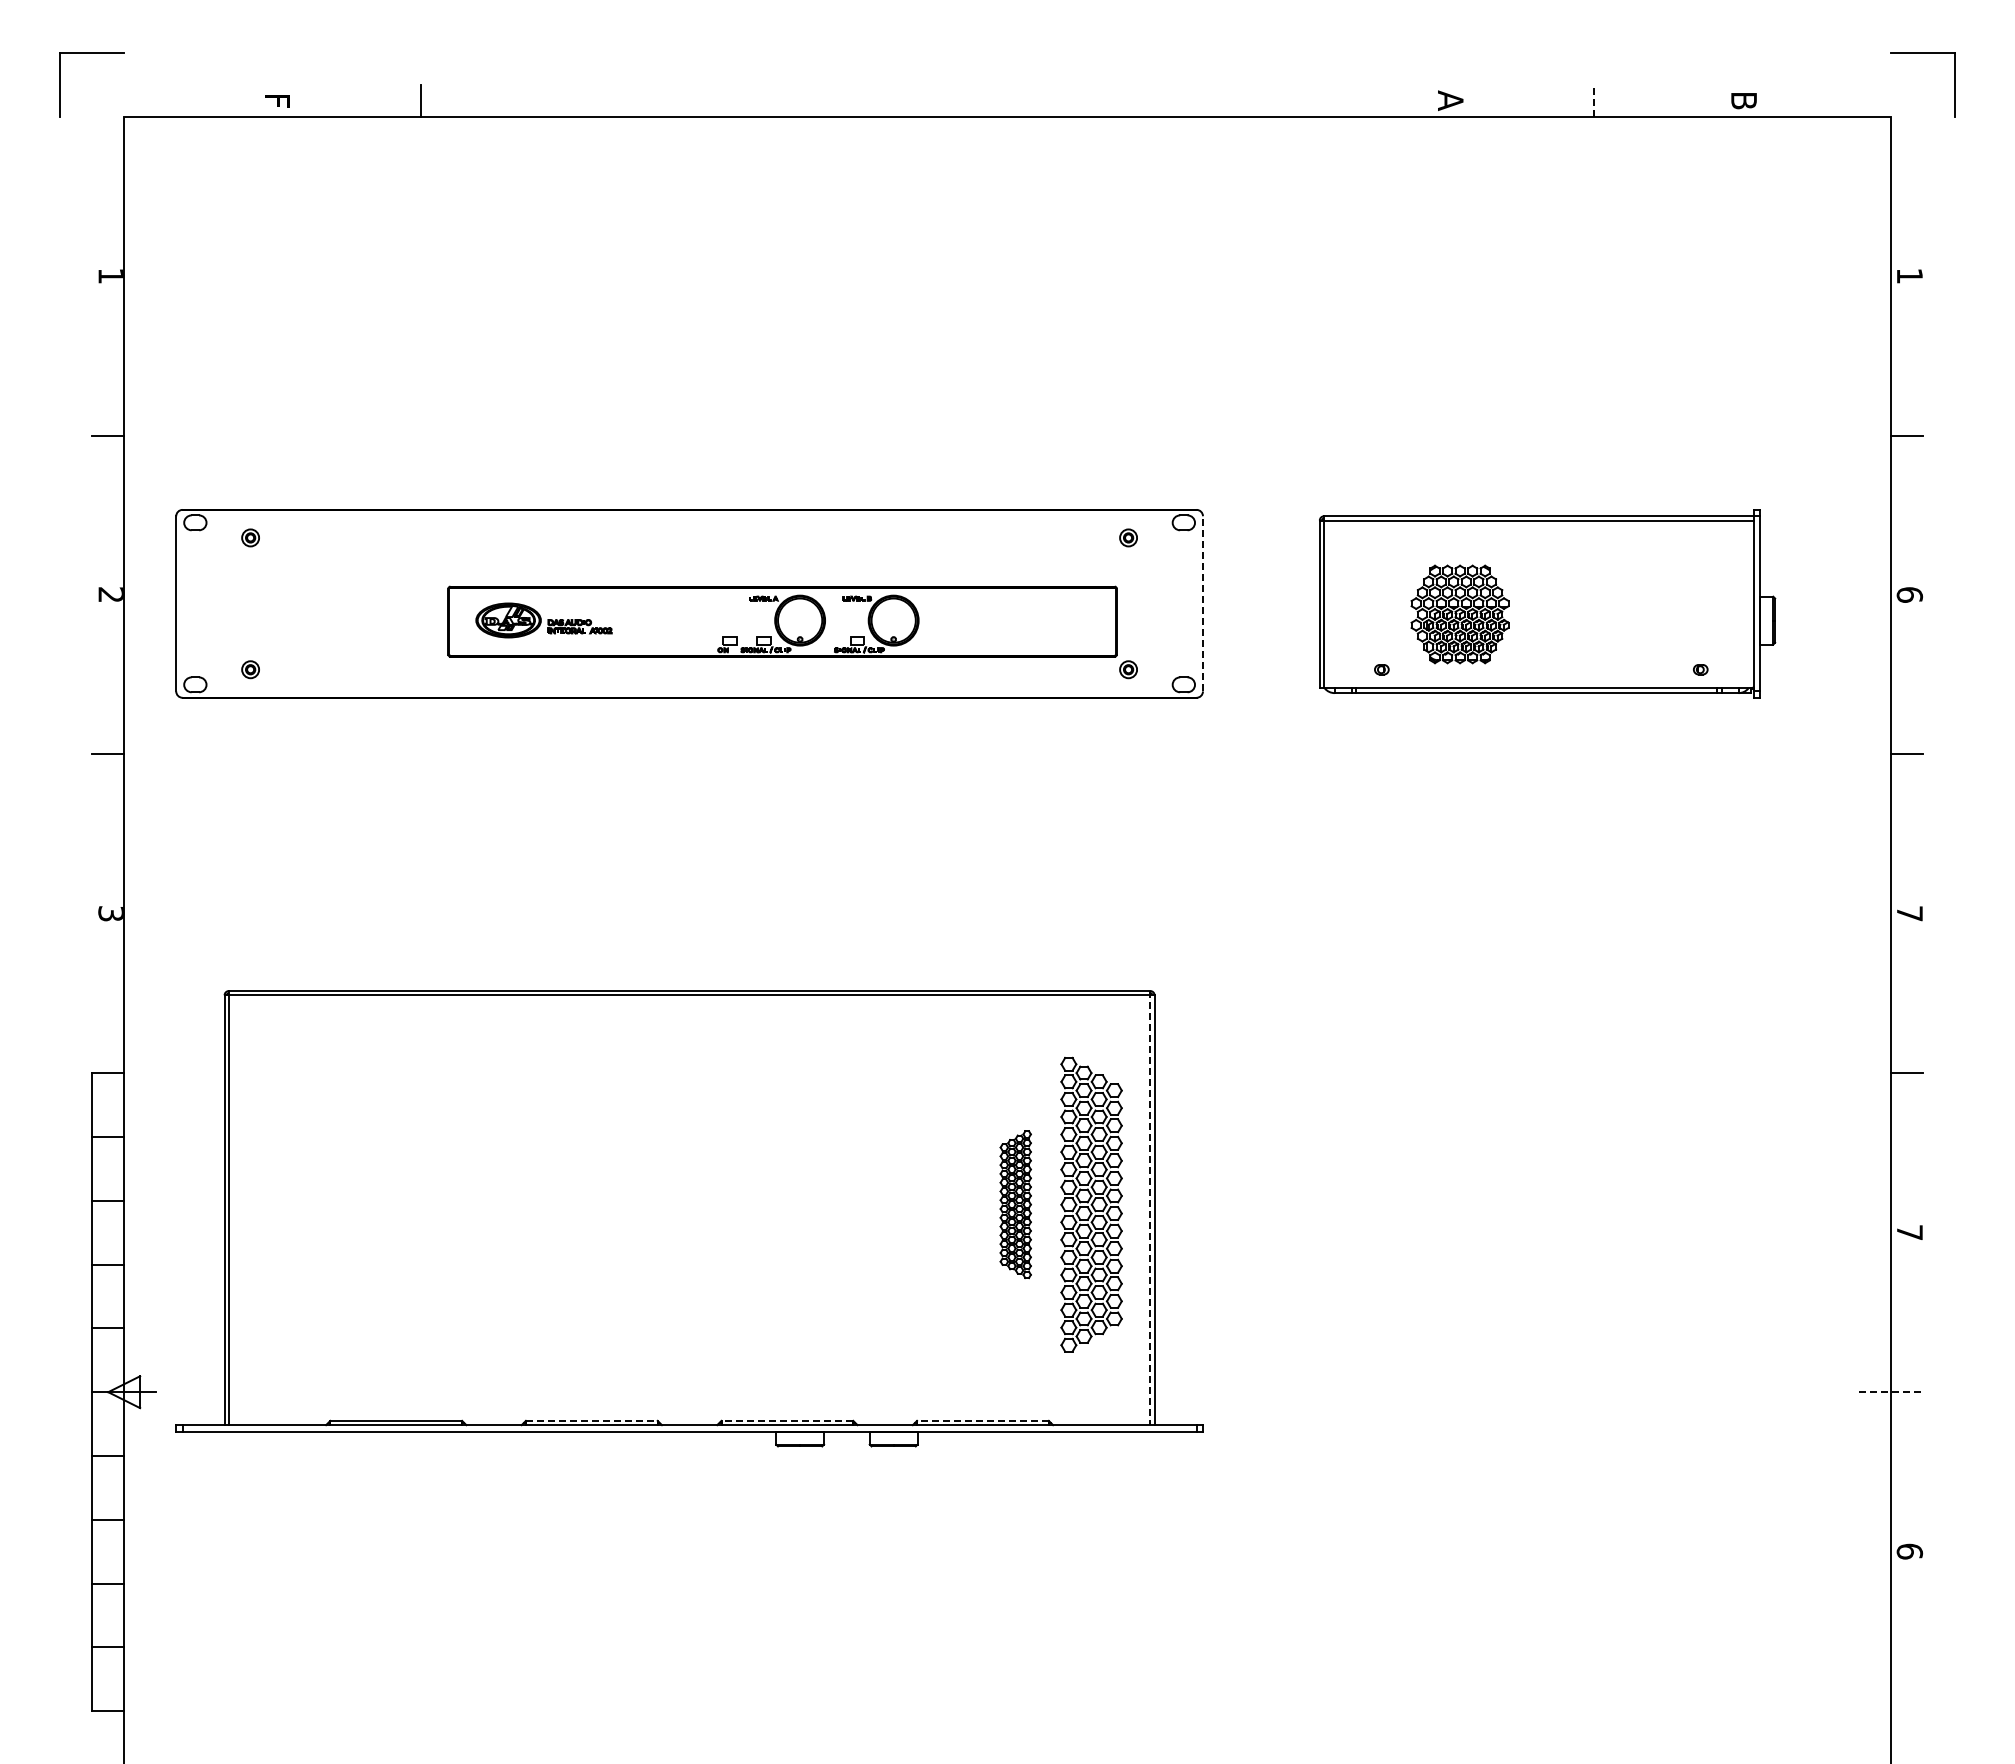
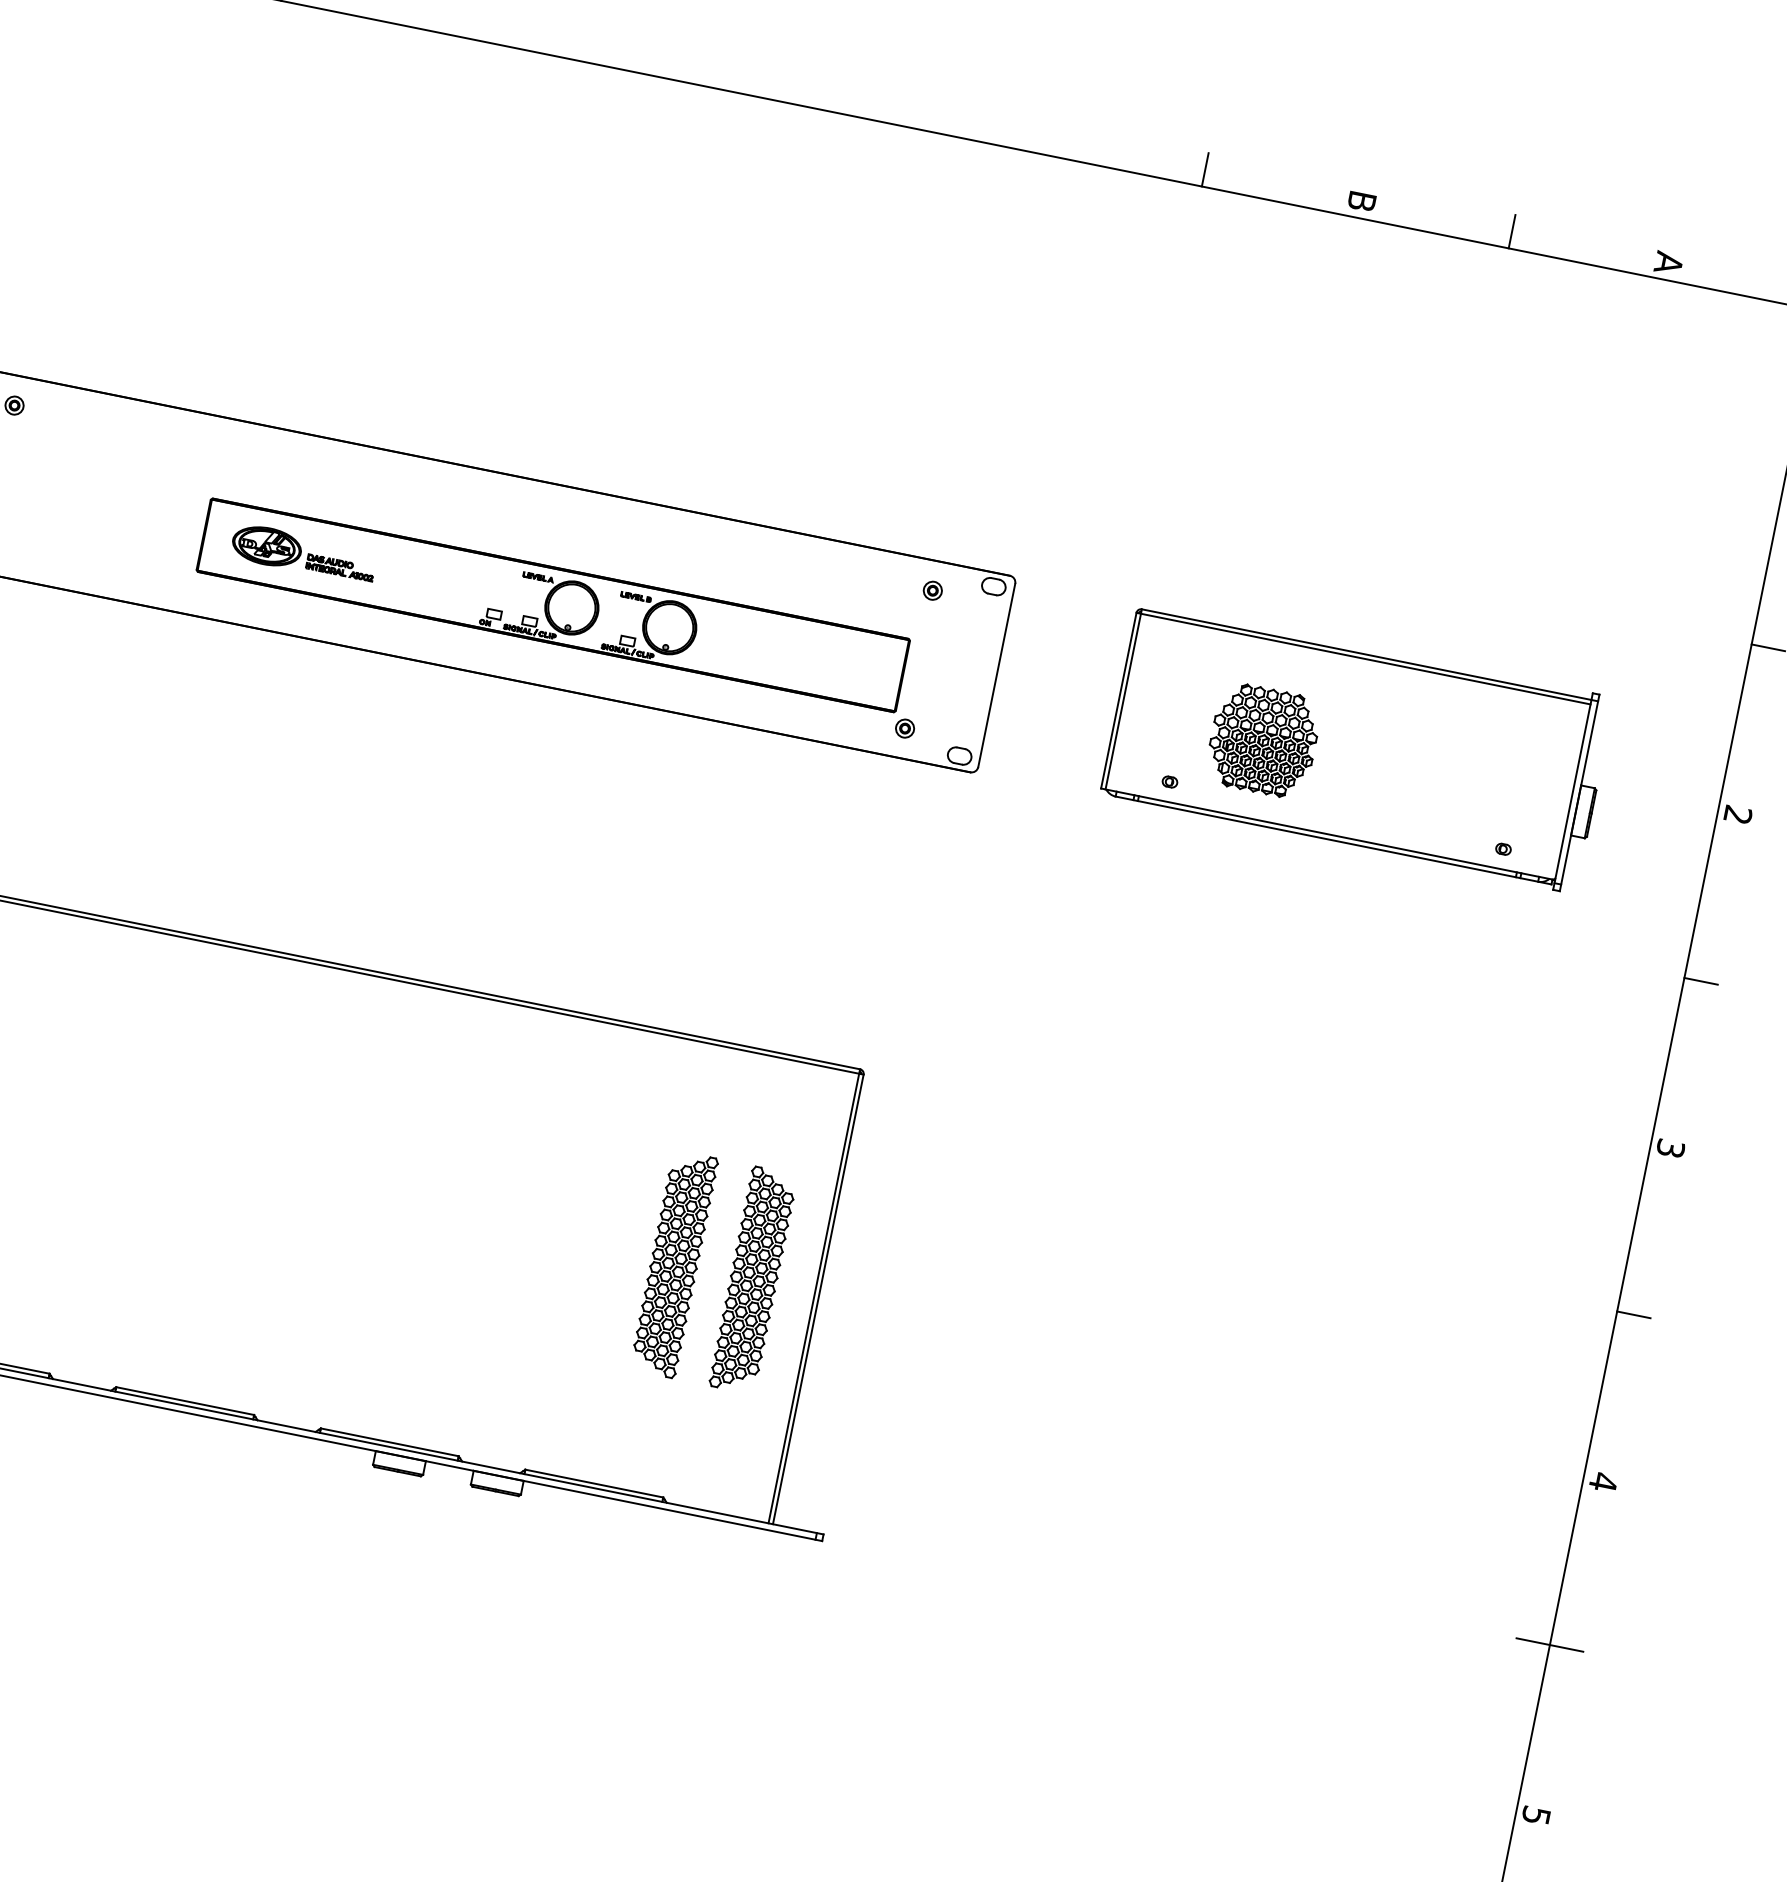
line: (1300, 100) -> (1204, 169), added
text: (1450, 100) -> (1361, 201), A -> B
line: (1594, 100) -> (1512, 231), dashed -> solid
text: (1743, 100) -> (1668, 262), B -> A
text: (1909, 594) -> (1737, 814), 6 -> 2
line: (1202, 603) -> (996, 674), dashed -> solid
text: (1909, 913) -> (1670, 1148), 7 -> 3
part: (1015, 1204) -> (674, 1264), size x1.43
part: (1091, 1204) -> (753, 1280), size x0.71
line: (1150, 1208) -> (814, 1296), dashed -> solid
text: (1909, 1232) -> (1603, 1481), 7 -> 4
line: (1890, 1392) -> (1549, 1645), dashed -> solid
line: (591, 1420) -> (184, 1400), dashed -> solid
line: (787, 1420) -> (389, 1441), dashed -> solid
line: (982, 1420) -> (593, 1483), dashed -> solid
text: (1909, 1551) -> (1535, 1815), 6 -> 5

